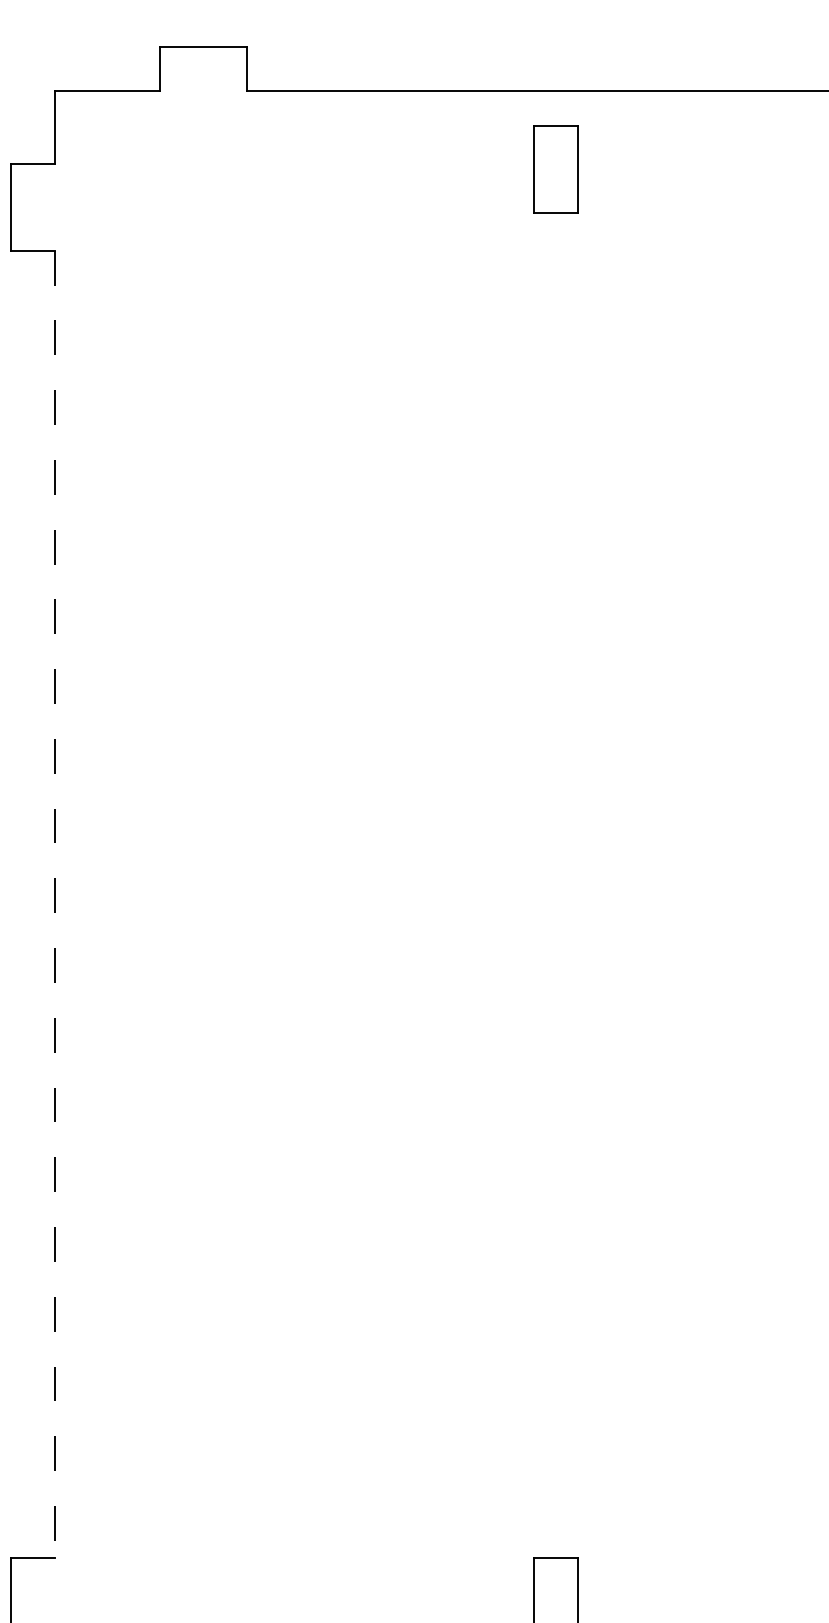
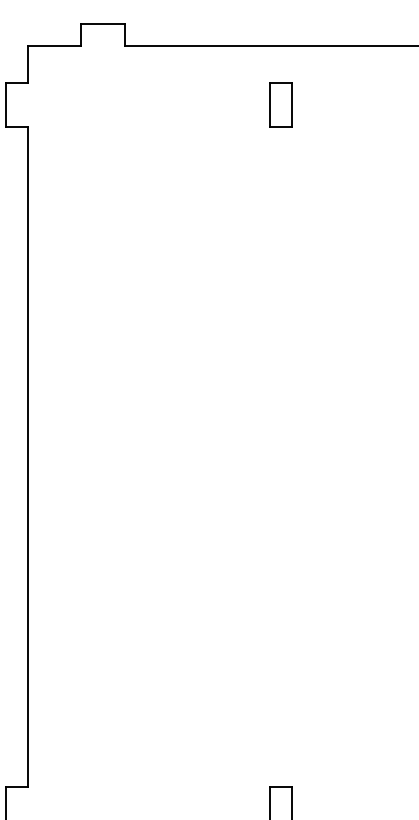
part: (555, 169) -> (280, 104), moved
line: (54, 905) -> (27, 457), dashed -> solid

